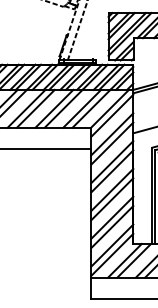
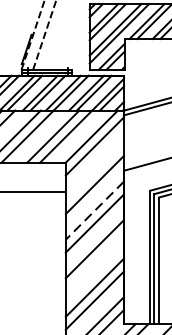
line: (112, 134) -> (95, 172), removed
line: (112, 162) -> (95, 211), solid -> dashed
line: (112, 199) -> (95, 262), removed

